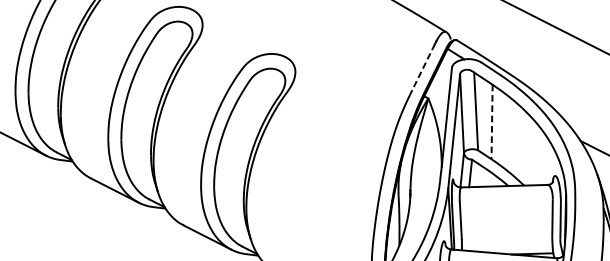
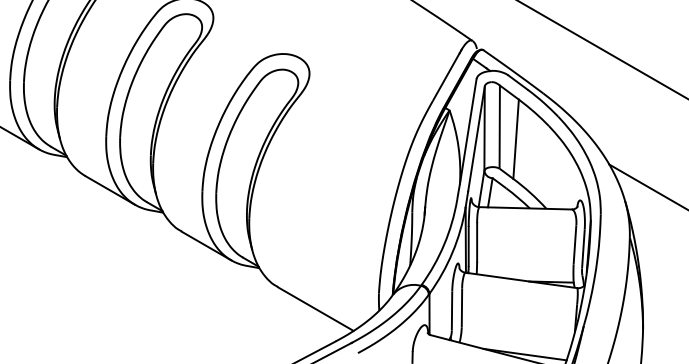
line: (423, 66) -> (446, 76), dashed -> solid
line: (492, 122) -> (516, 139), dashed -> solid

